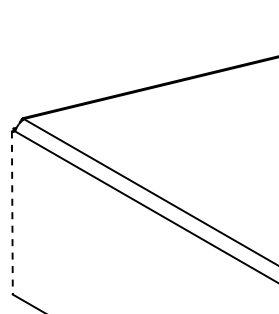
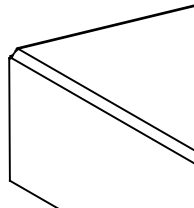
line: (12, 213) -> (9, 119), dashed -> solid

